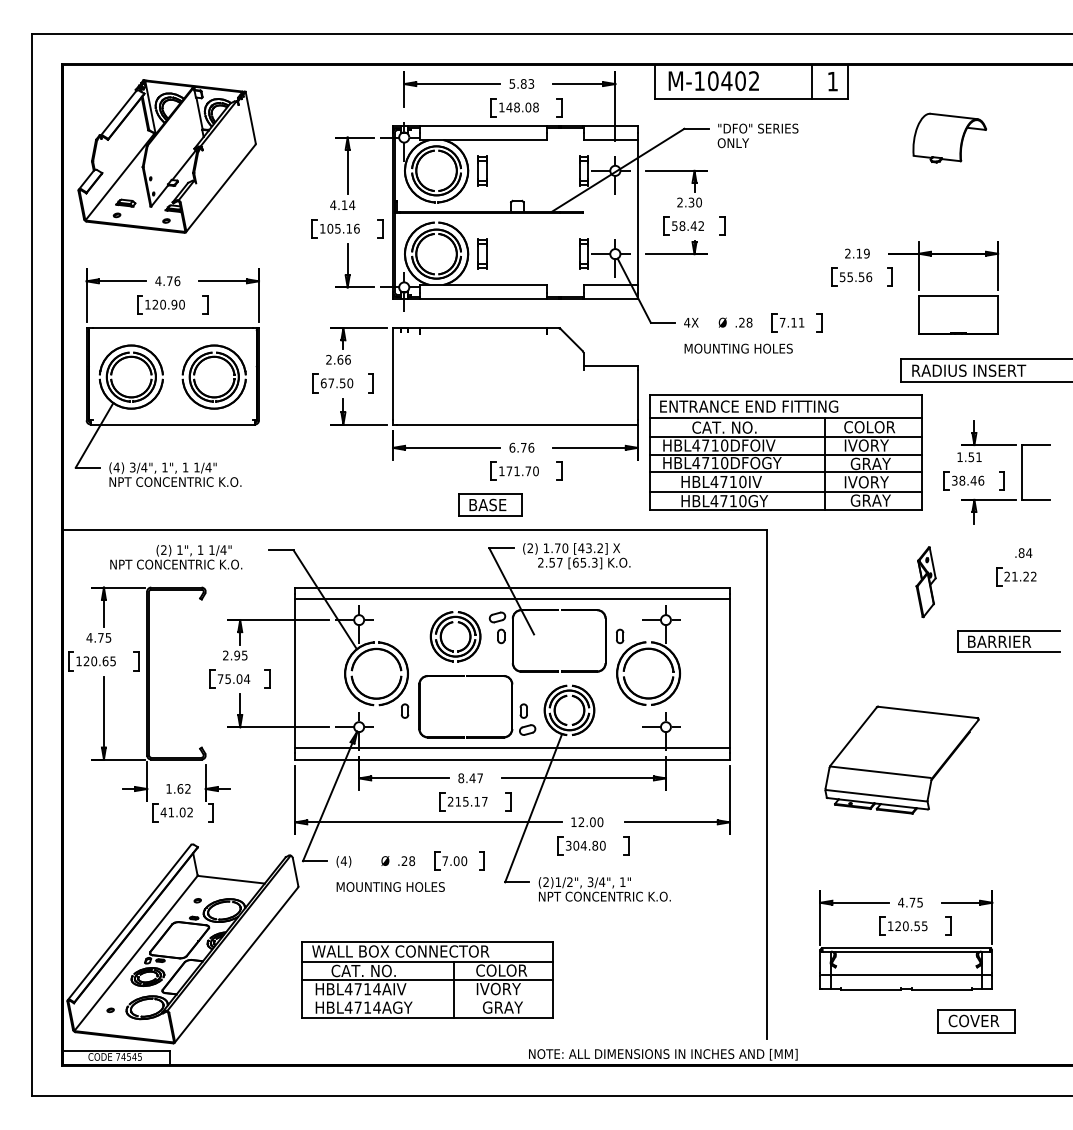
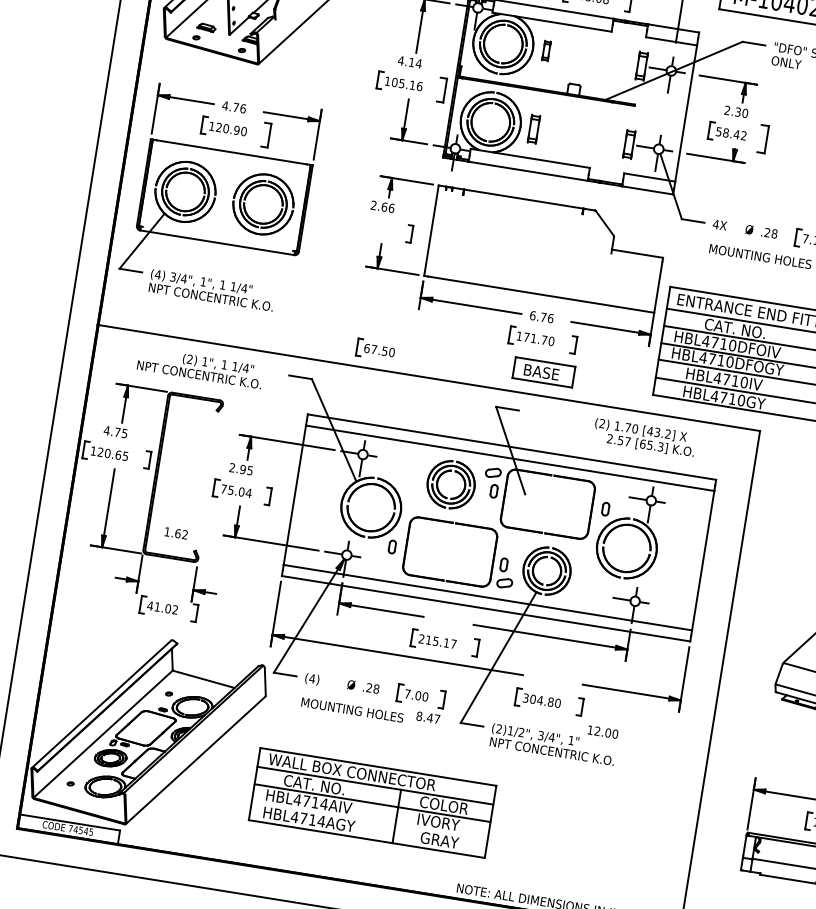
part: (482, 170) -> (546, 50), size x0.7
part: (722, 225) -> (763, 138), size x1.6
part: (380, 228) -> (441, 89), size x1.4
part: (205, 304) -> (266, 134), size x1.4
part: (332, 383) -> (375, 349), moved
part: (490, 504) -> (544, 372), moved
text: (576, 556) -> (644, 438), moved
text: (470, 778) -> (428, 717), moved
text: (178, 788) -> (176, 533), moved
text: (587, 822) -> (603, 732), moved

